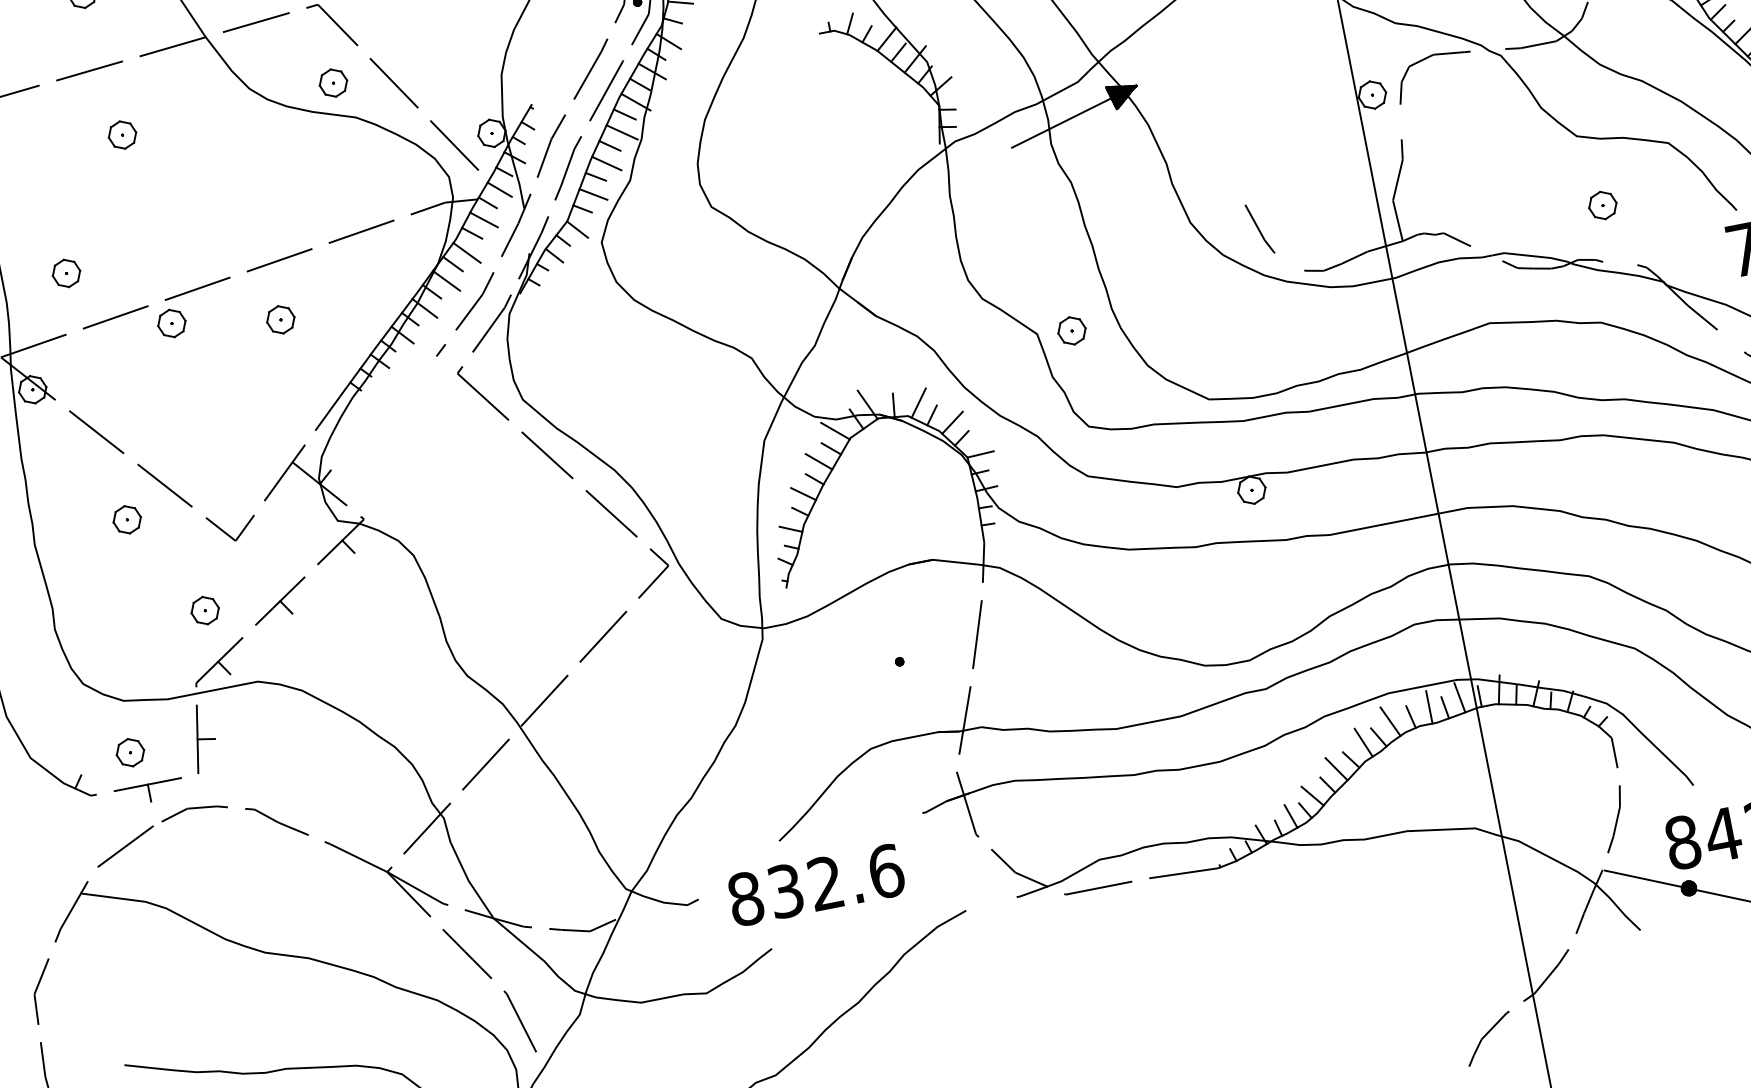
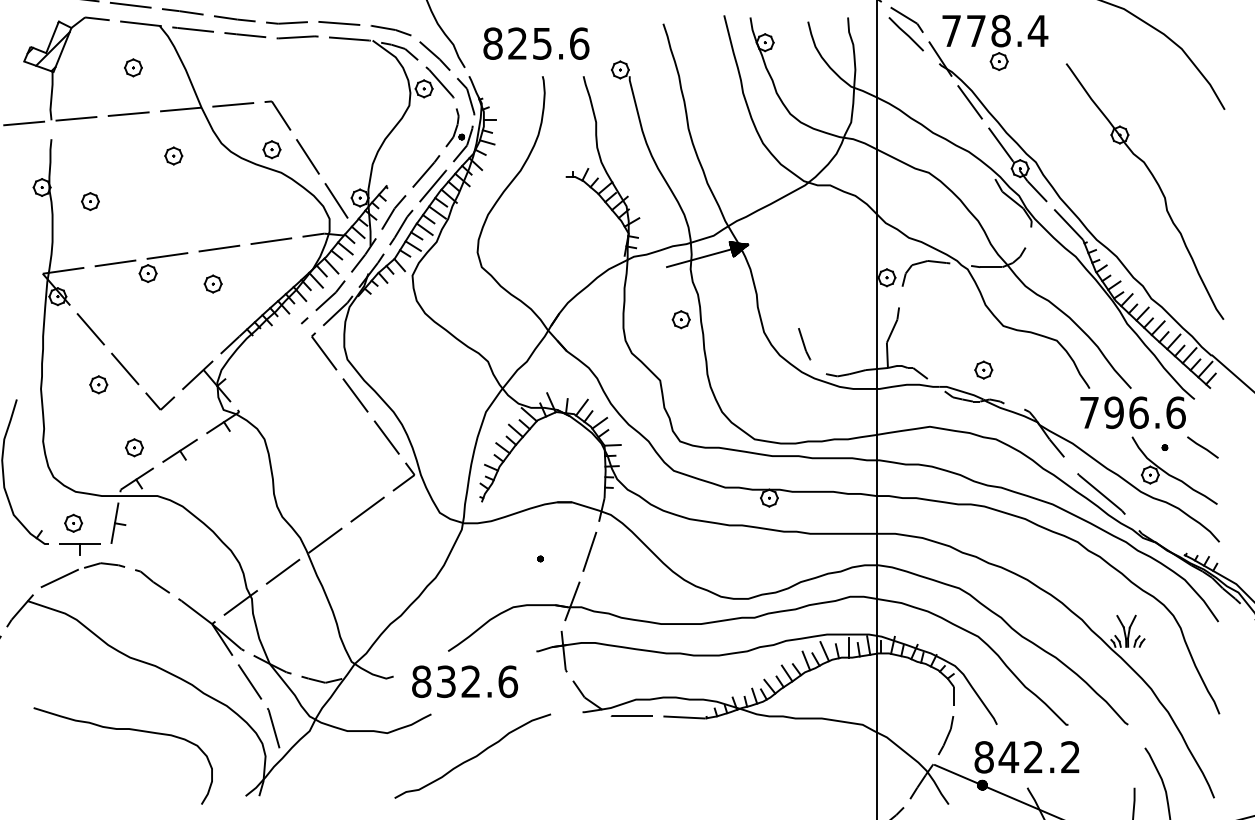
part: (121, 134) -> (173, 155), moved
part: (1602, 204) -> (983, 369), moved
part: (66, 273) -> (90, 201), moved
part: (1070, 330) -> (680, 319), moved

